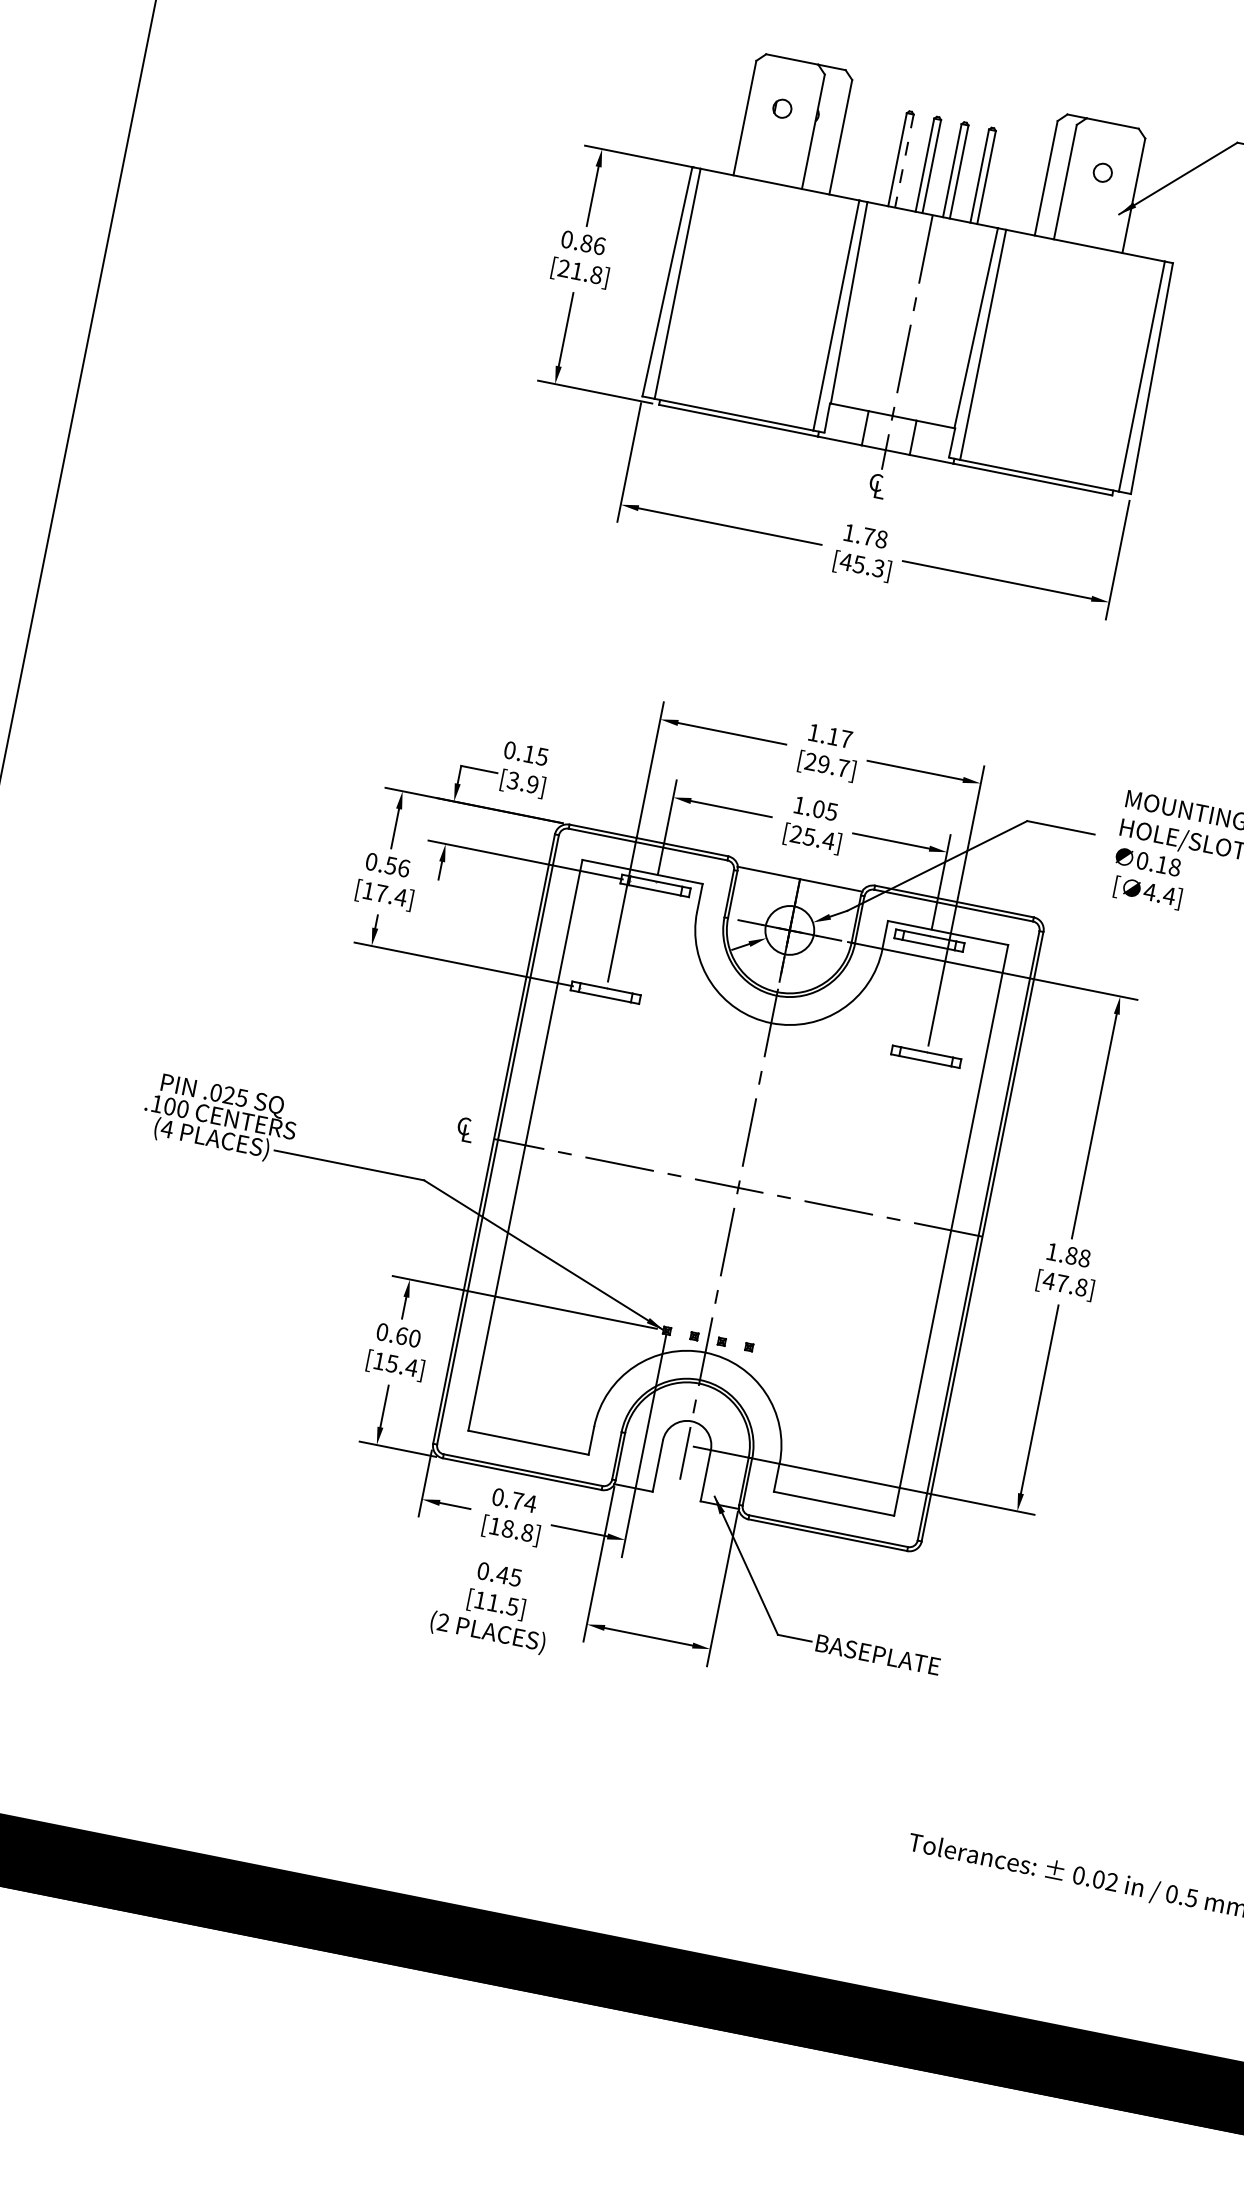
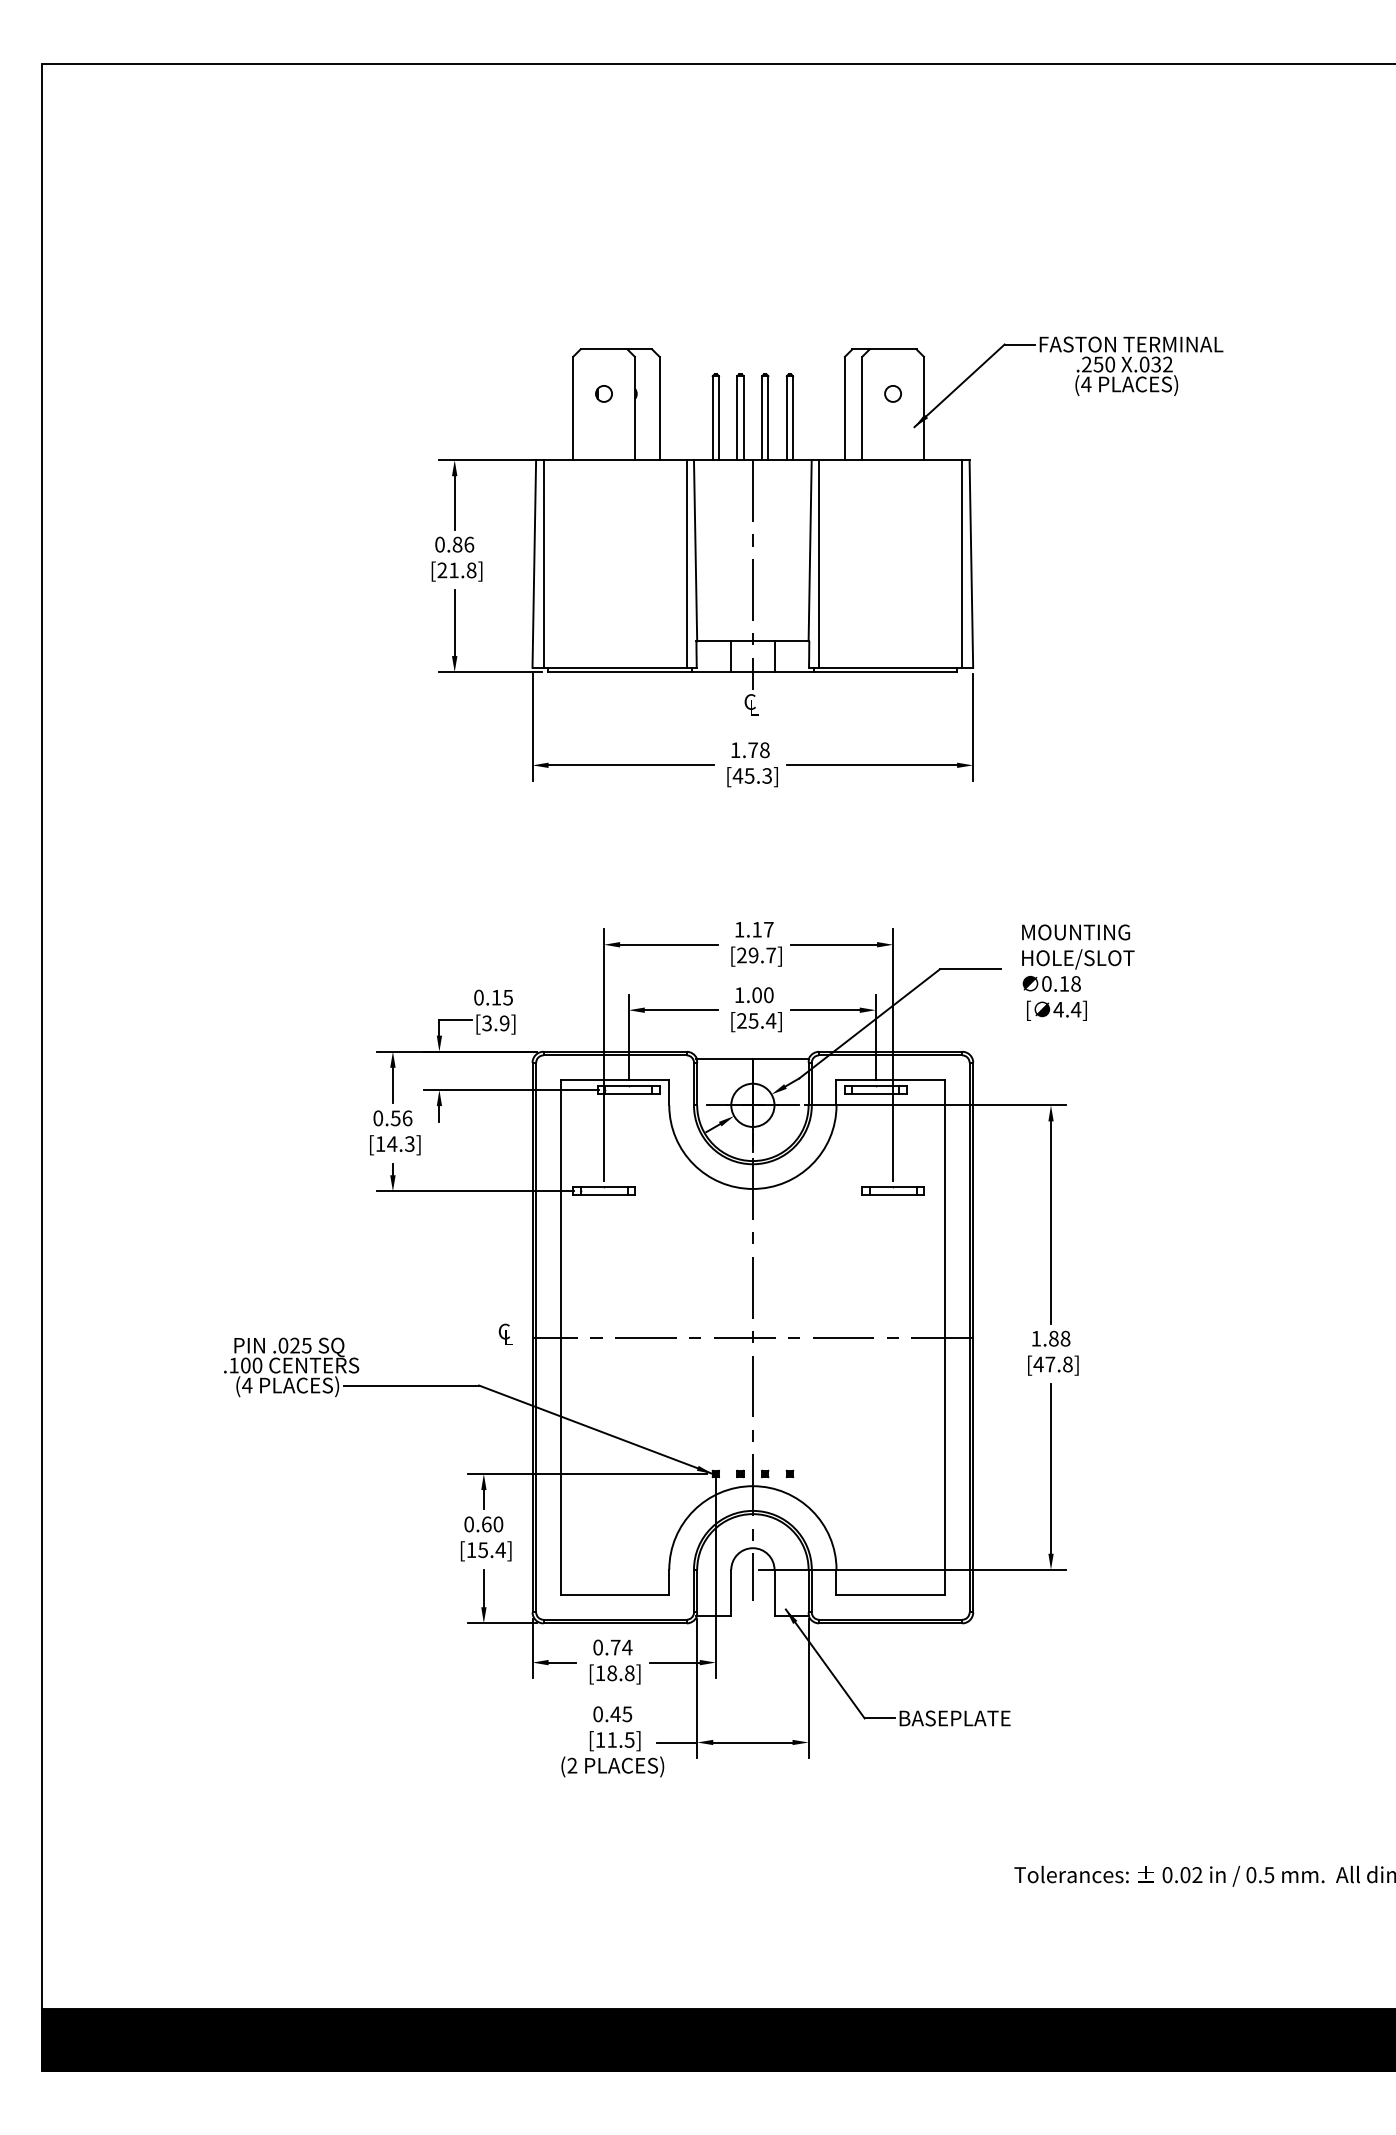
line: (903, 161) -> (718, 418), dashed -> solid
text: (831, 811) -> (768, 994), 1.05 -> 1.00
text: (391, 895) -> (401, 1144), [17.4] -> [14.3]
line: (563, 1619) -> (676, 1742), added

